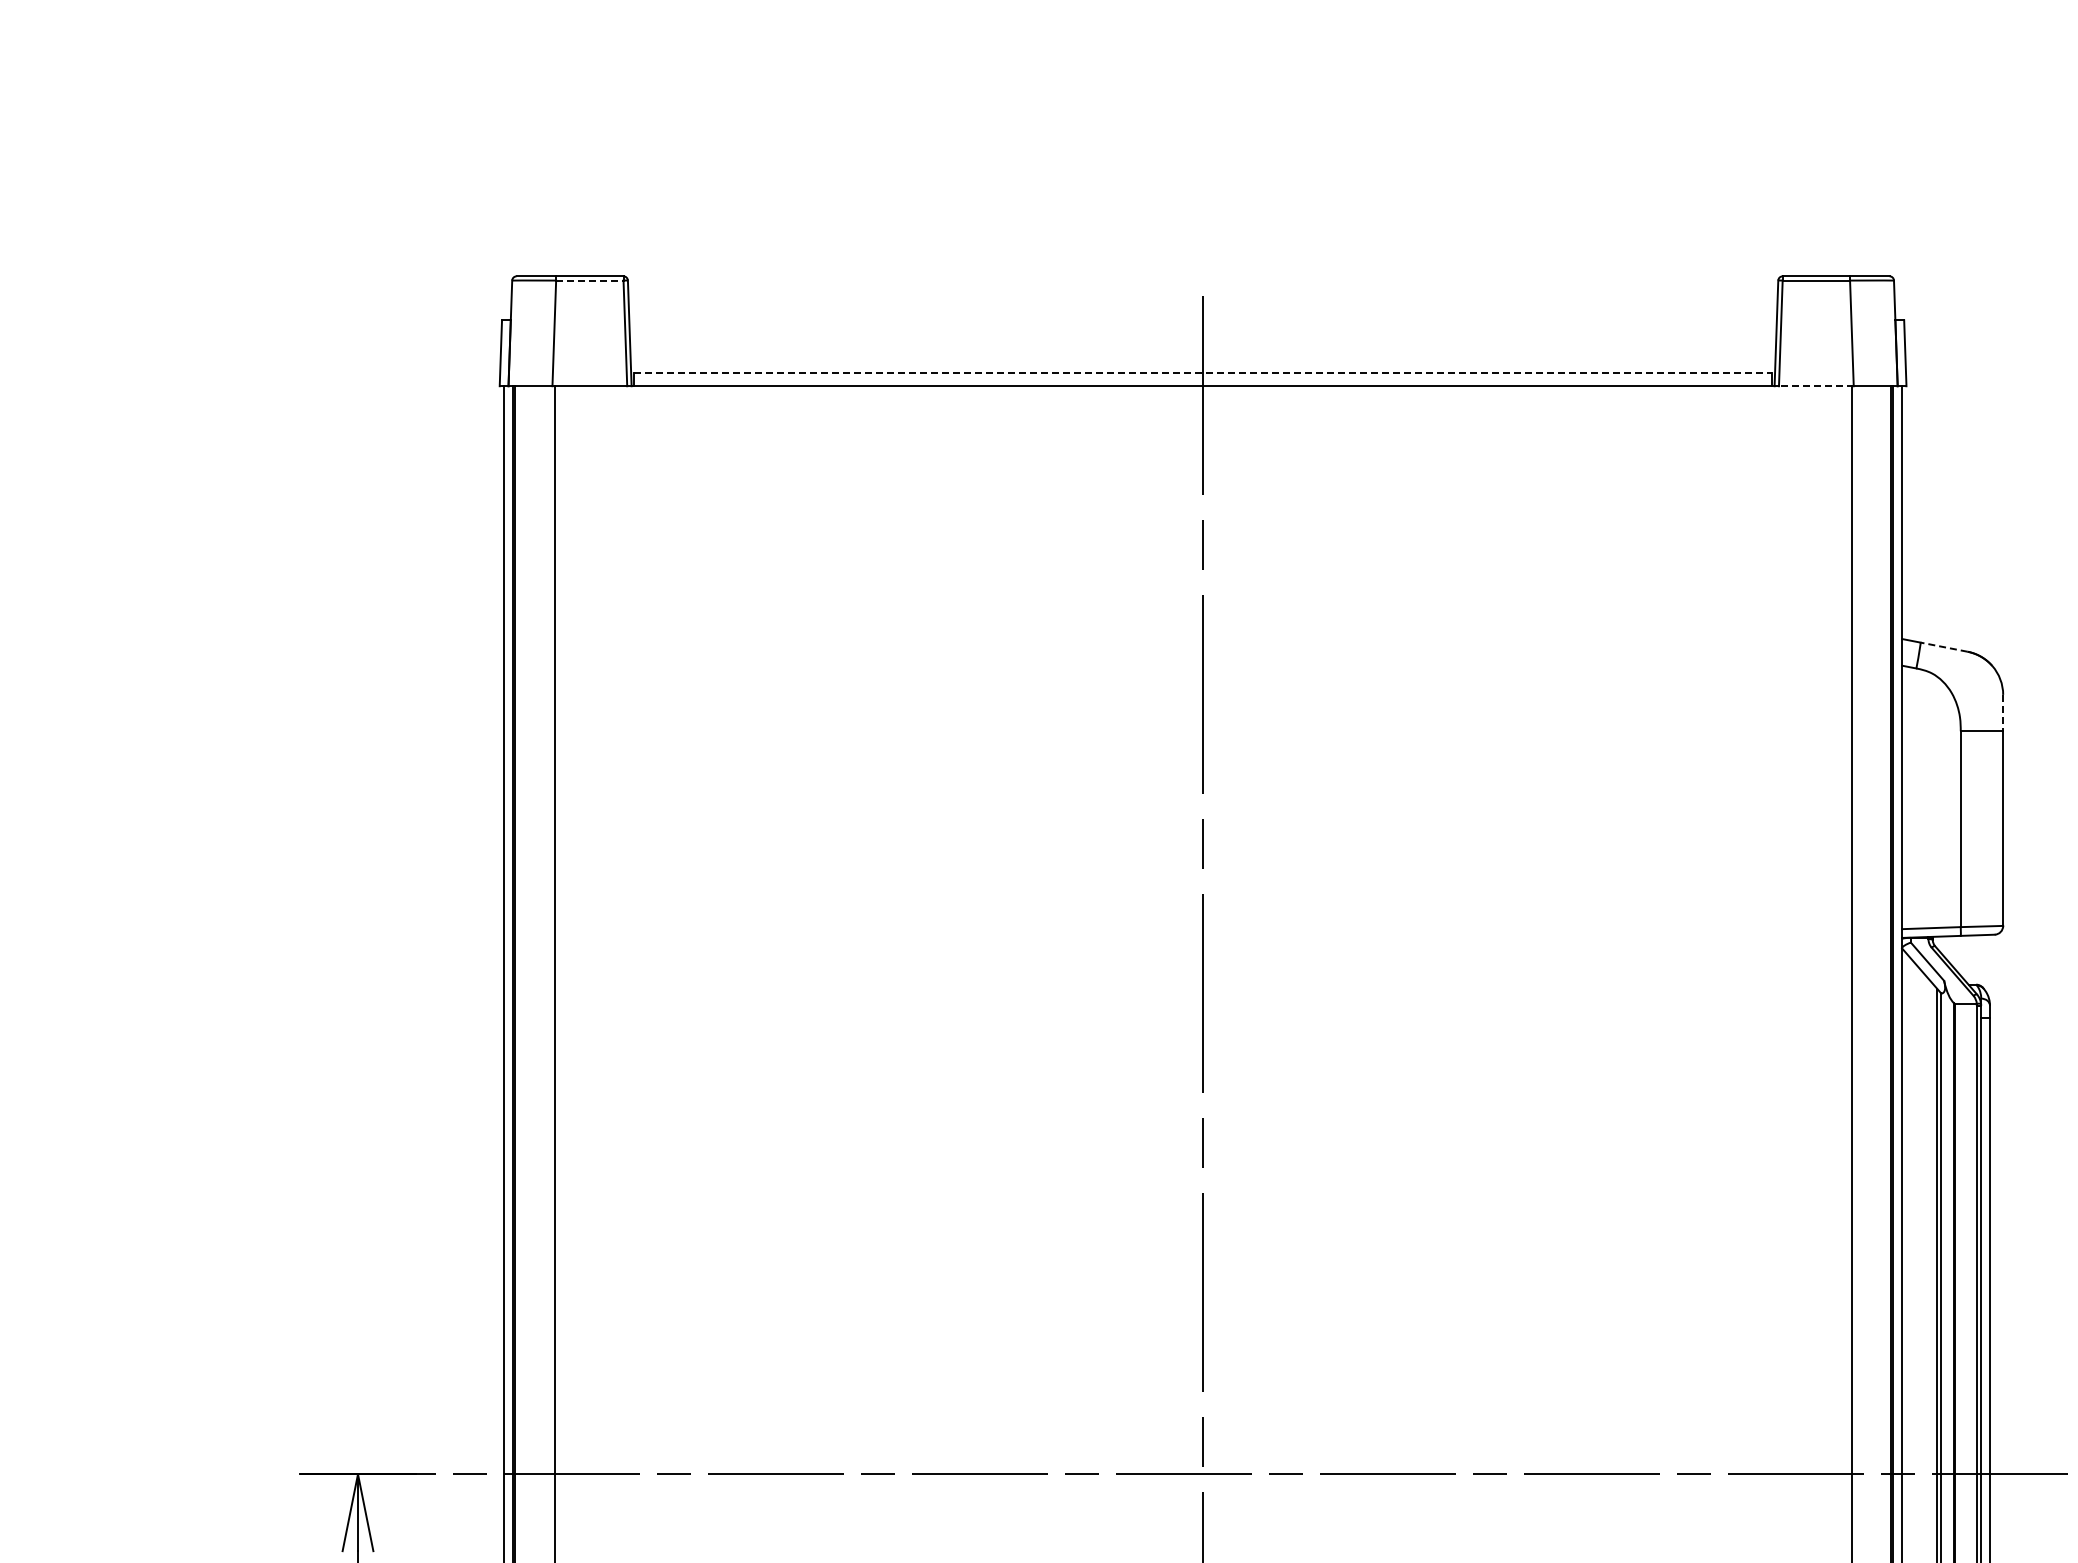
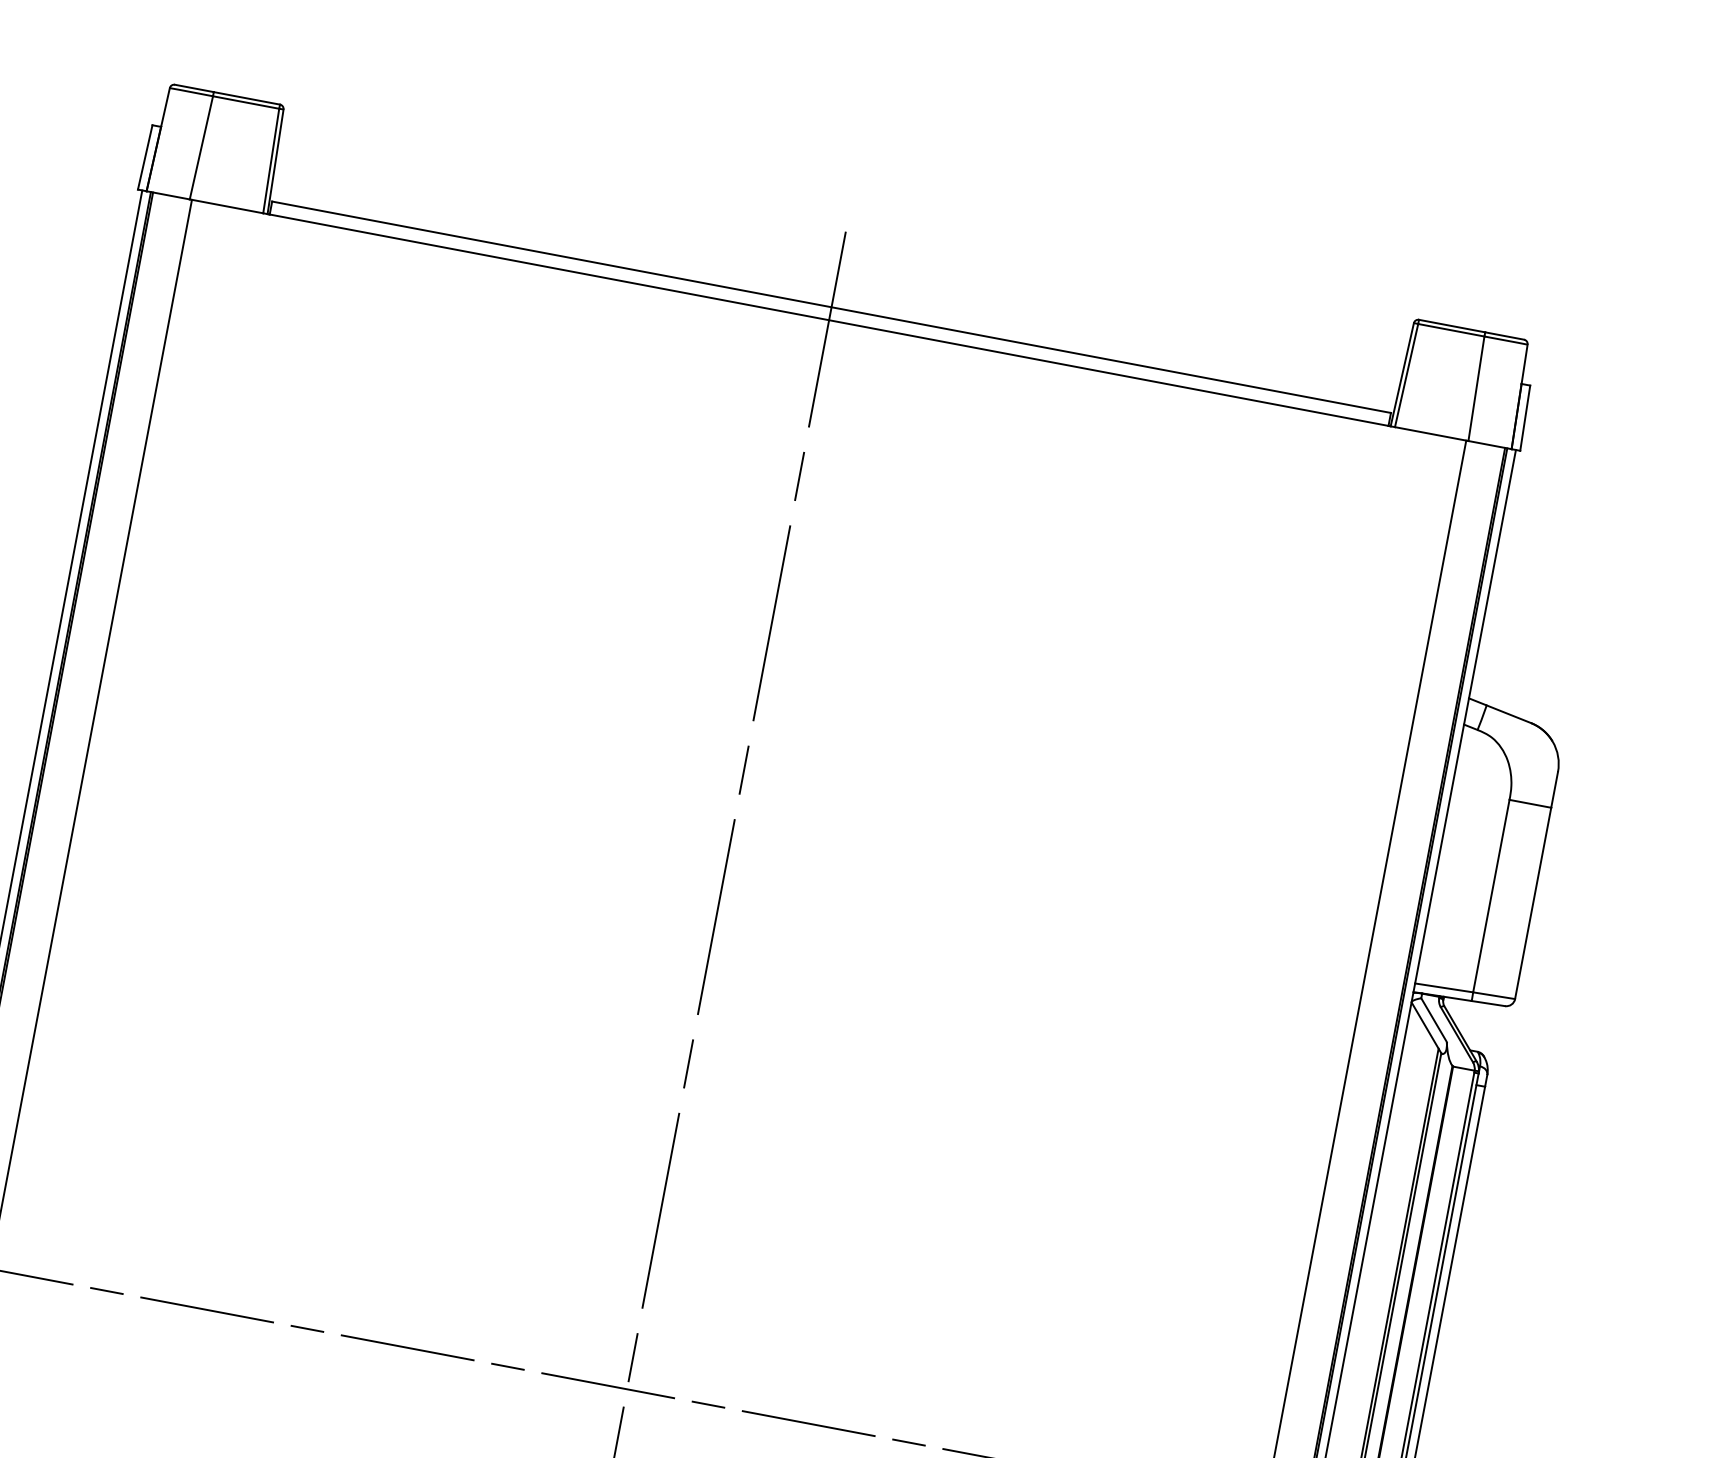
line: (589, 280) -> (245, 102), dashed -> solid
line: (1203, 373) -> (831, 307), dashed -> solid
line: (1815, 386) -> (1430, 434), dashed -> solid
line: (1944, 647) -> (1509, 714), dashed -> solid
line: (2003, 713) -> (1554, 790), dashed -> solid

